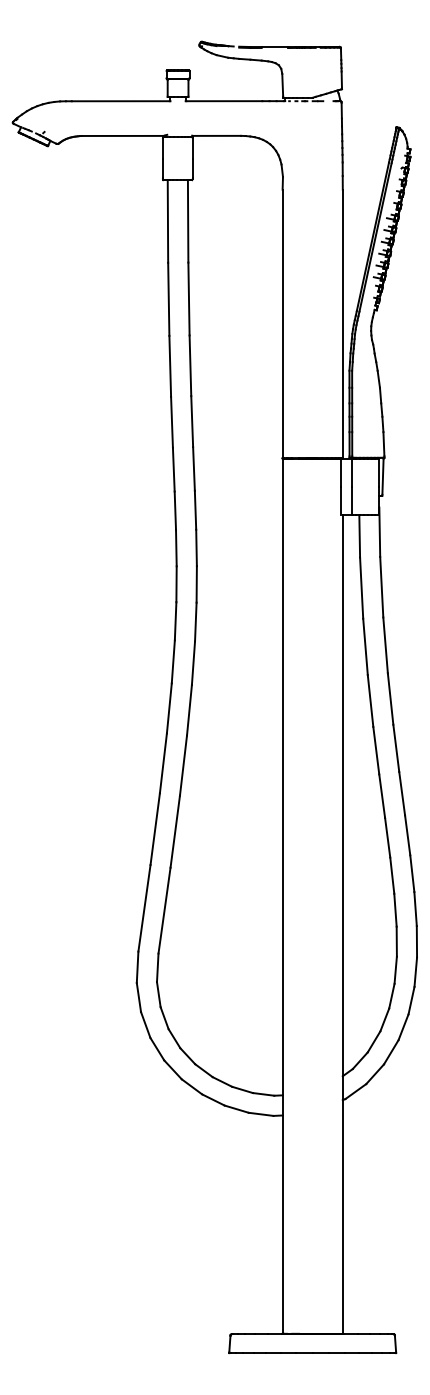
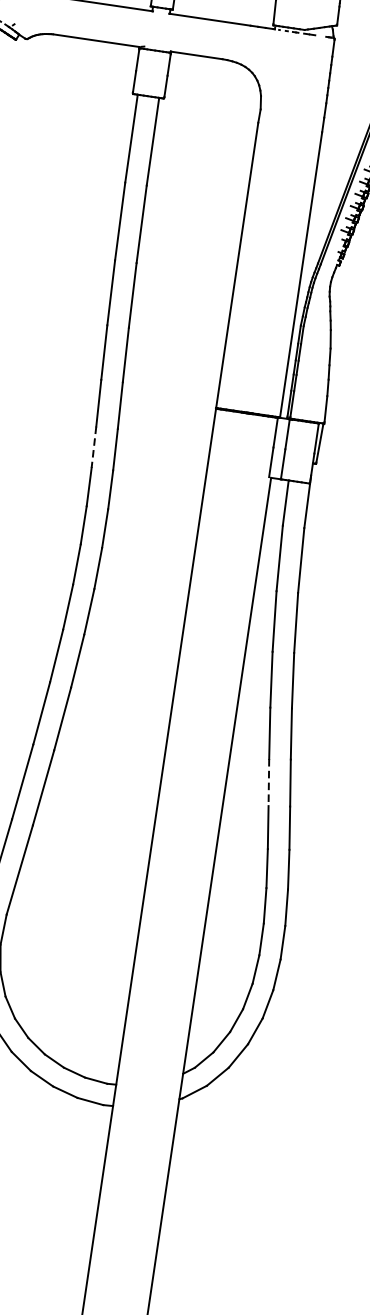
line: (175, 511) -> (94, 447), solid -> dashed
line: (382, 796) -> (269, 782), solid -> dashed

